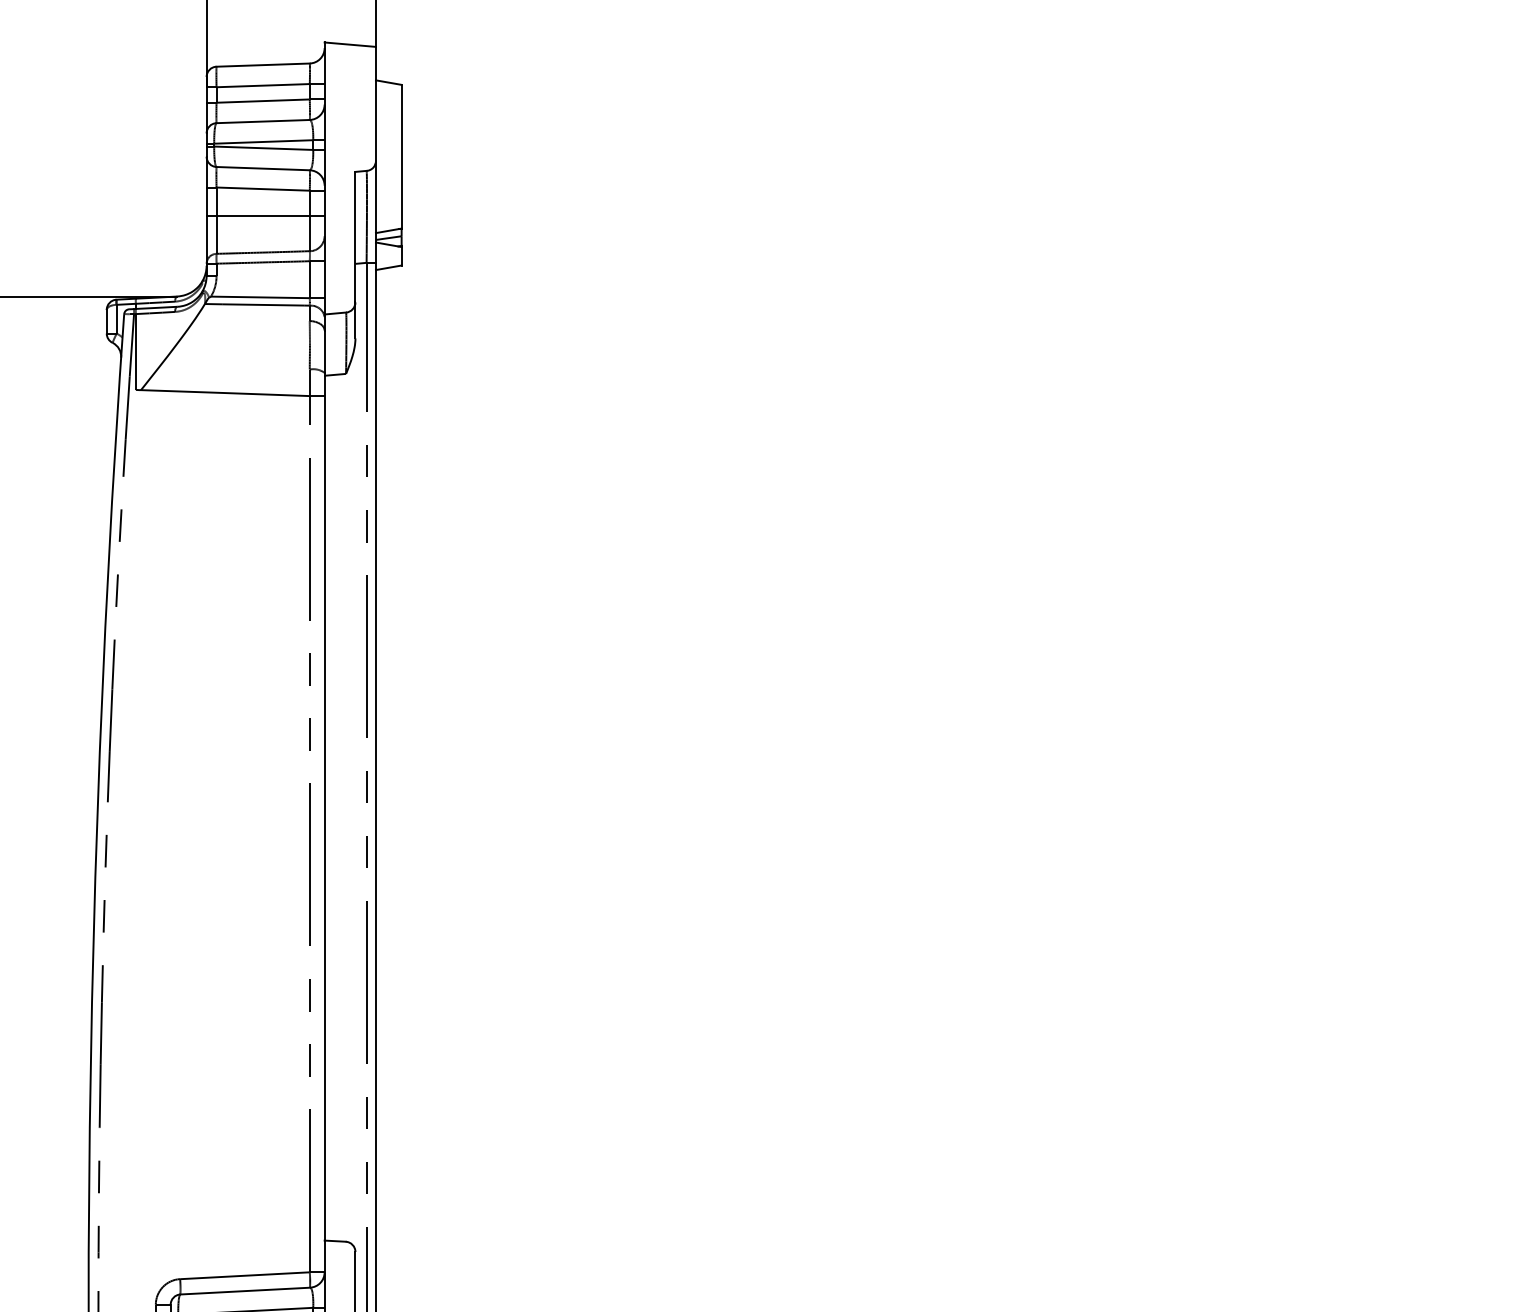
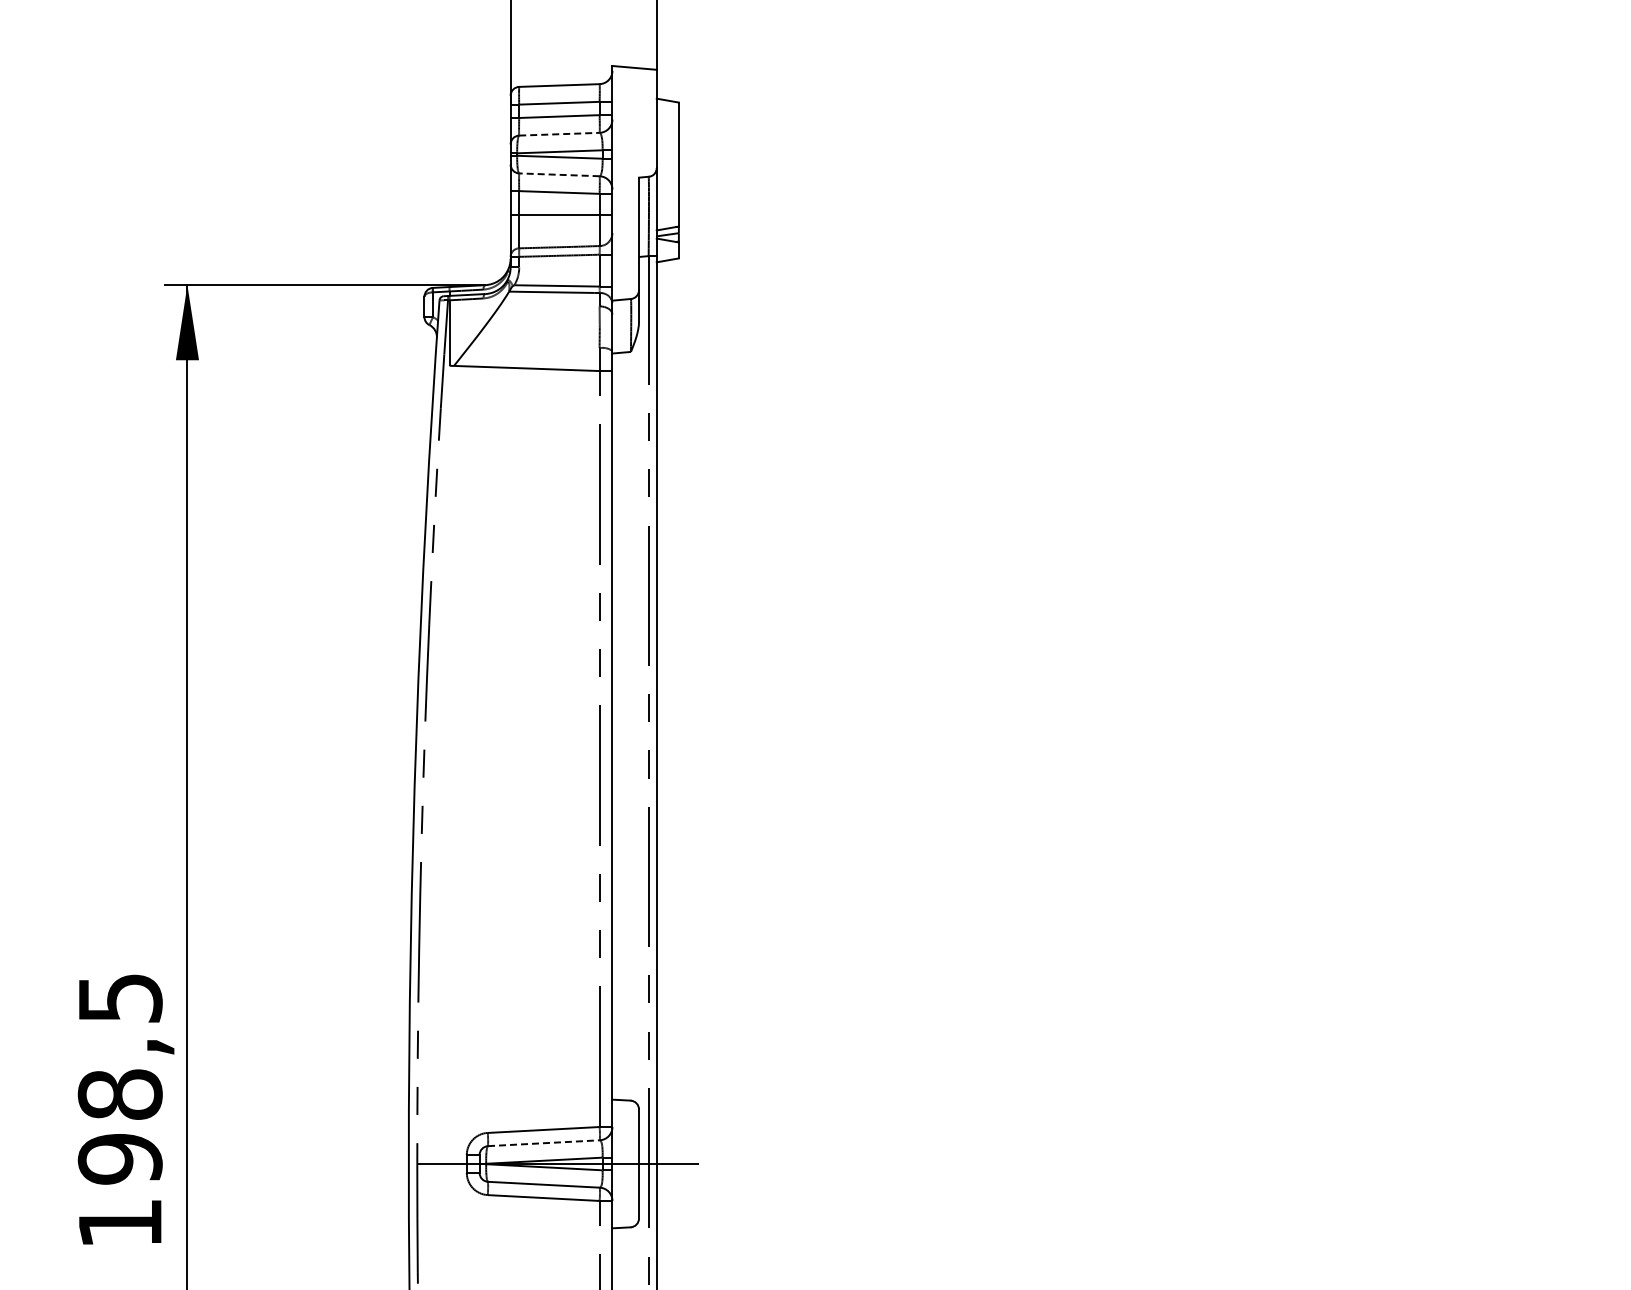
line: (263, 121) -> (559, 134), solid -> dashed
line: (262, 168) -> (558, 174), solid -> dashed
line: (244, 1291) -> (543, 1143), solid -> dashed

